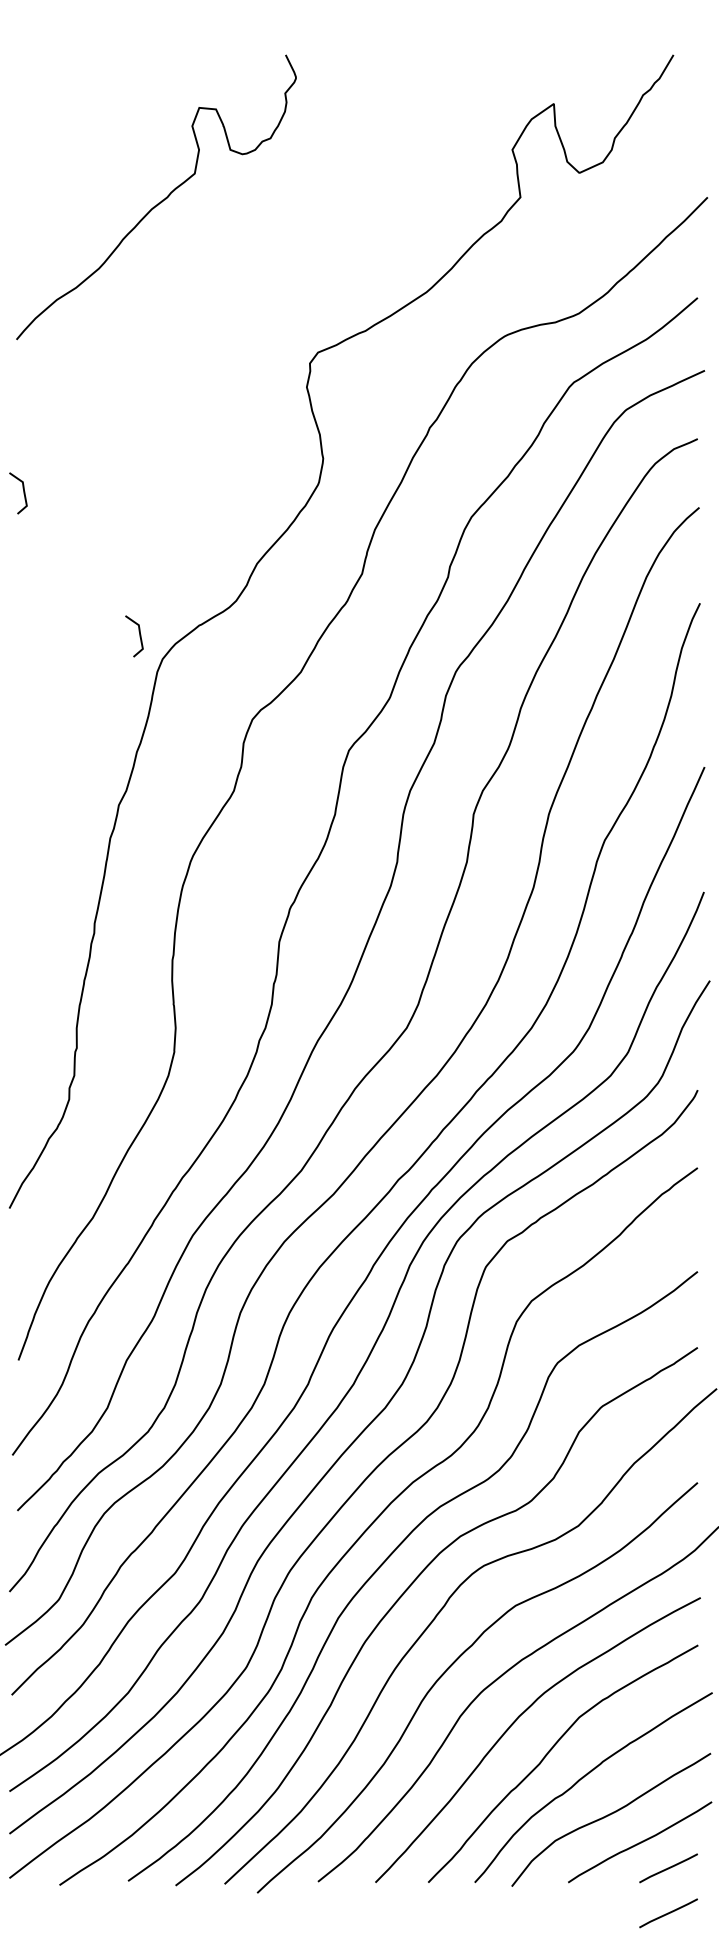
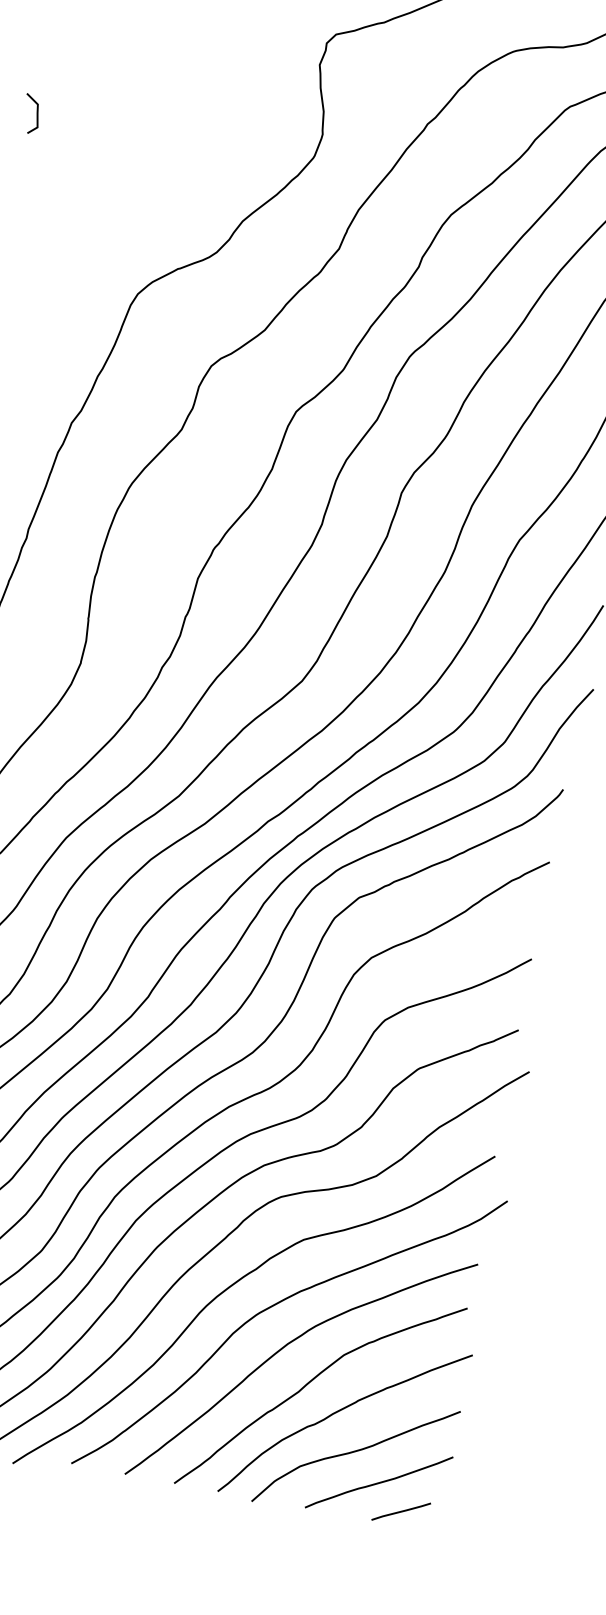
line: (139, 636) -> (120, 268), removed
line: (668, 1913) -> (393, 1553), removed

